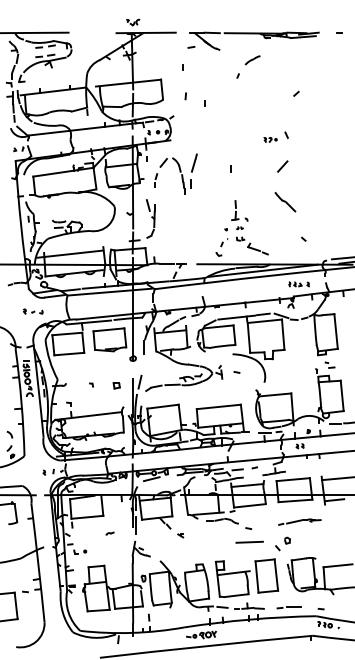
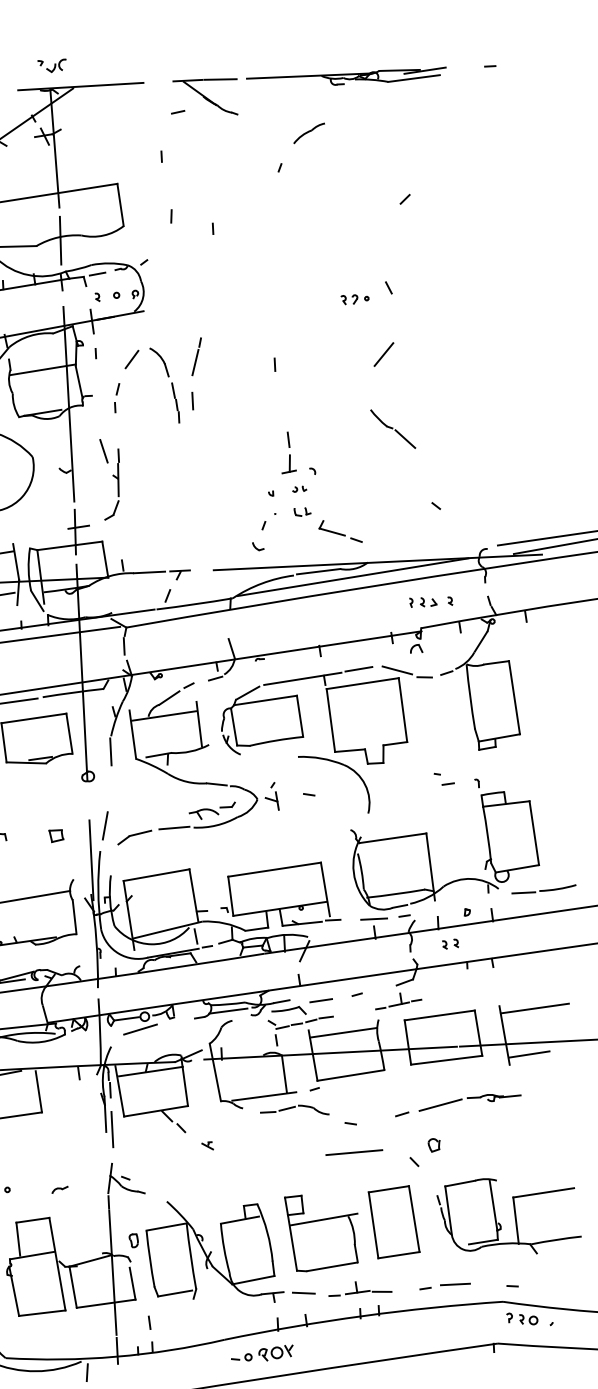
part: (329, 364) -> (443, 777), moved
part: (299, 521) -> (457, 1103), size x1.43
part: (109, 533) -> (58, 1189), moved

